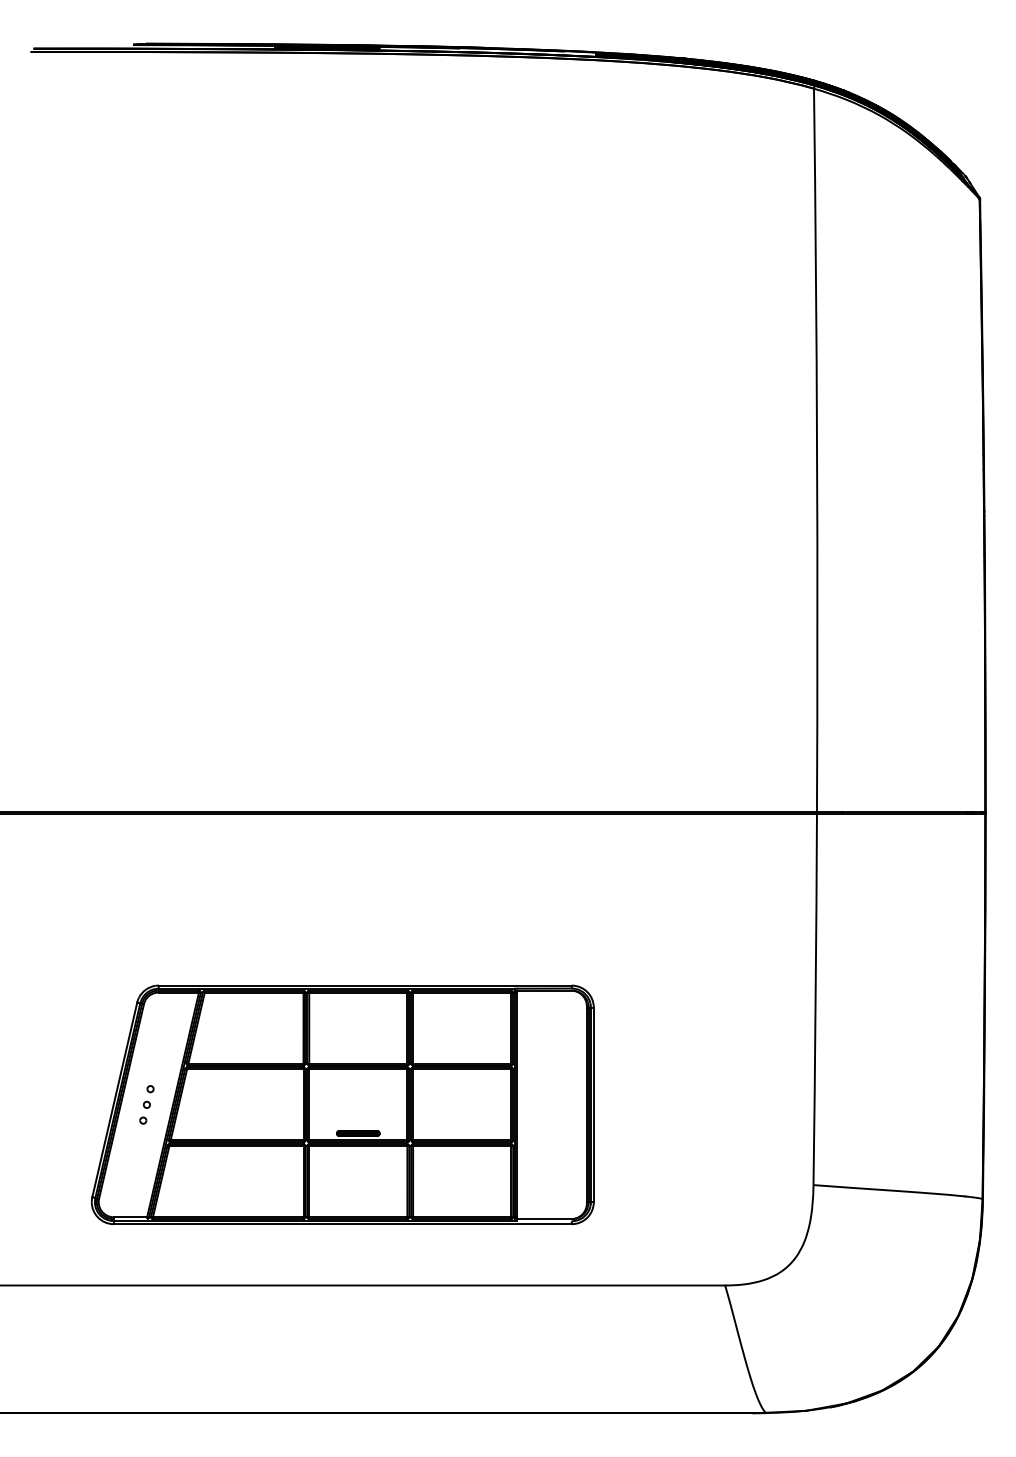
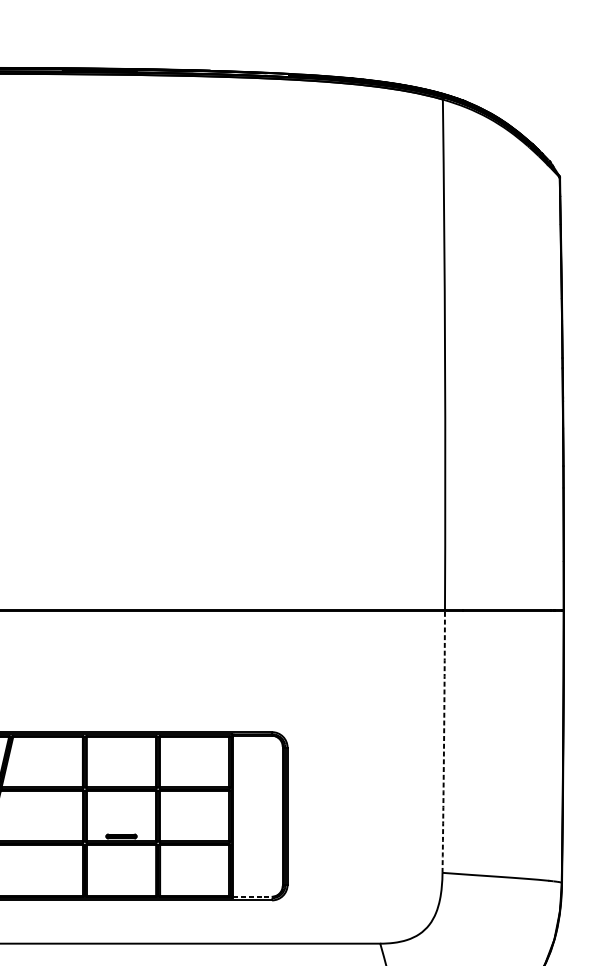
arc: (815, 999) -> (443, 741), solid -> dashed
line: (544, 1219) -> (252, 897), solid -> dashed

